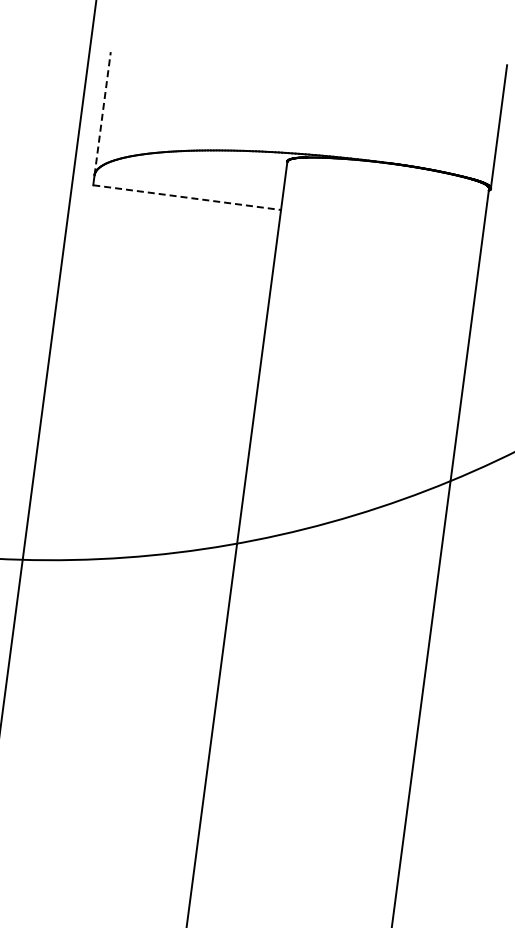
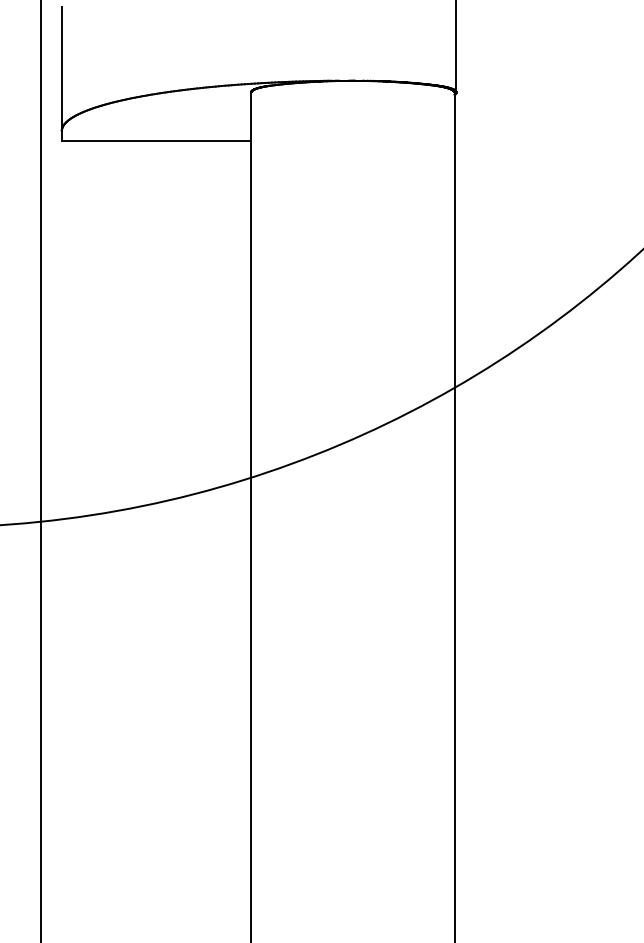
line: (102, 113) -> (61, 68), dashed -> solid
line: (187, 197) -> (156, 141), dashed -> solid

